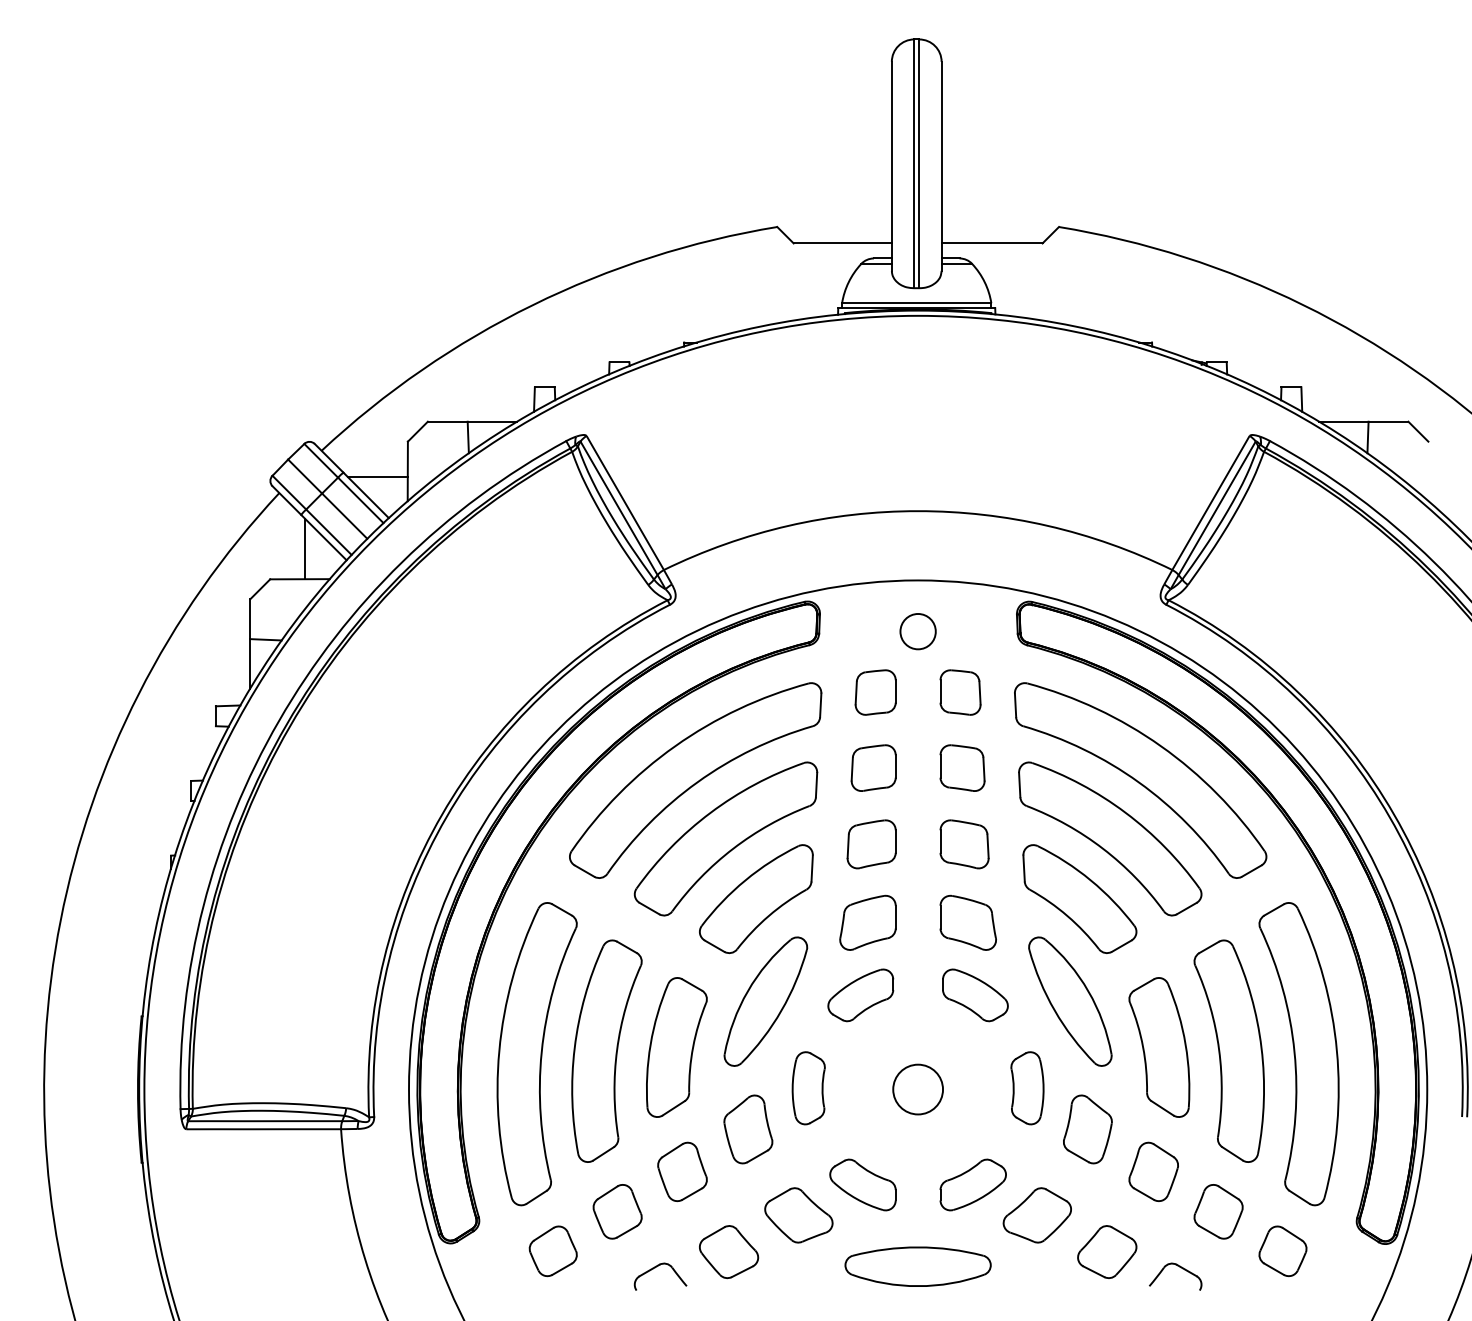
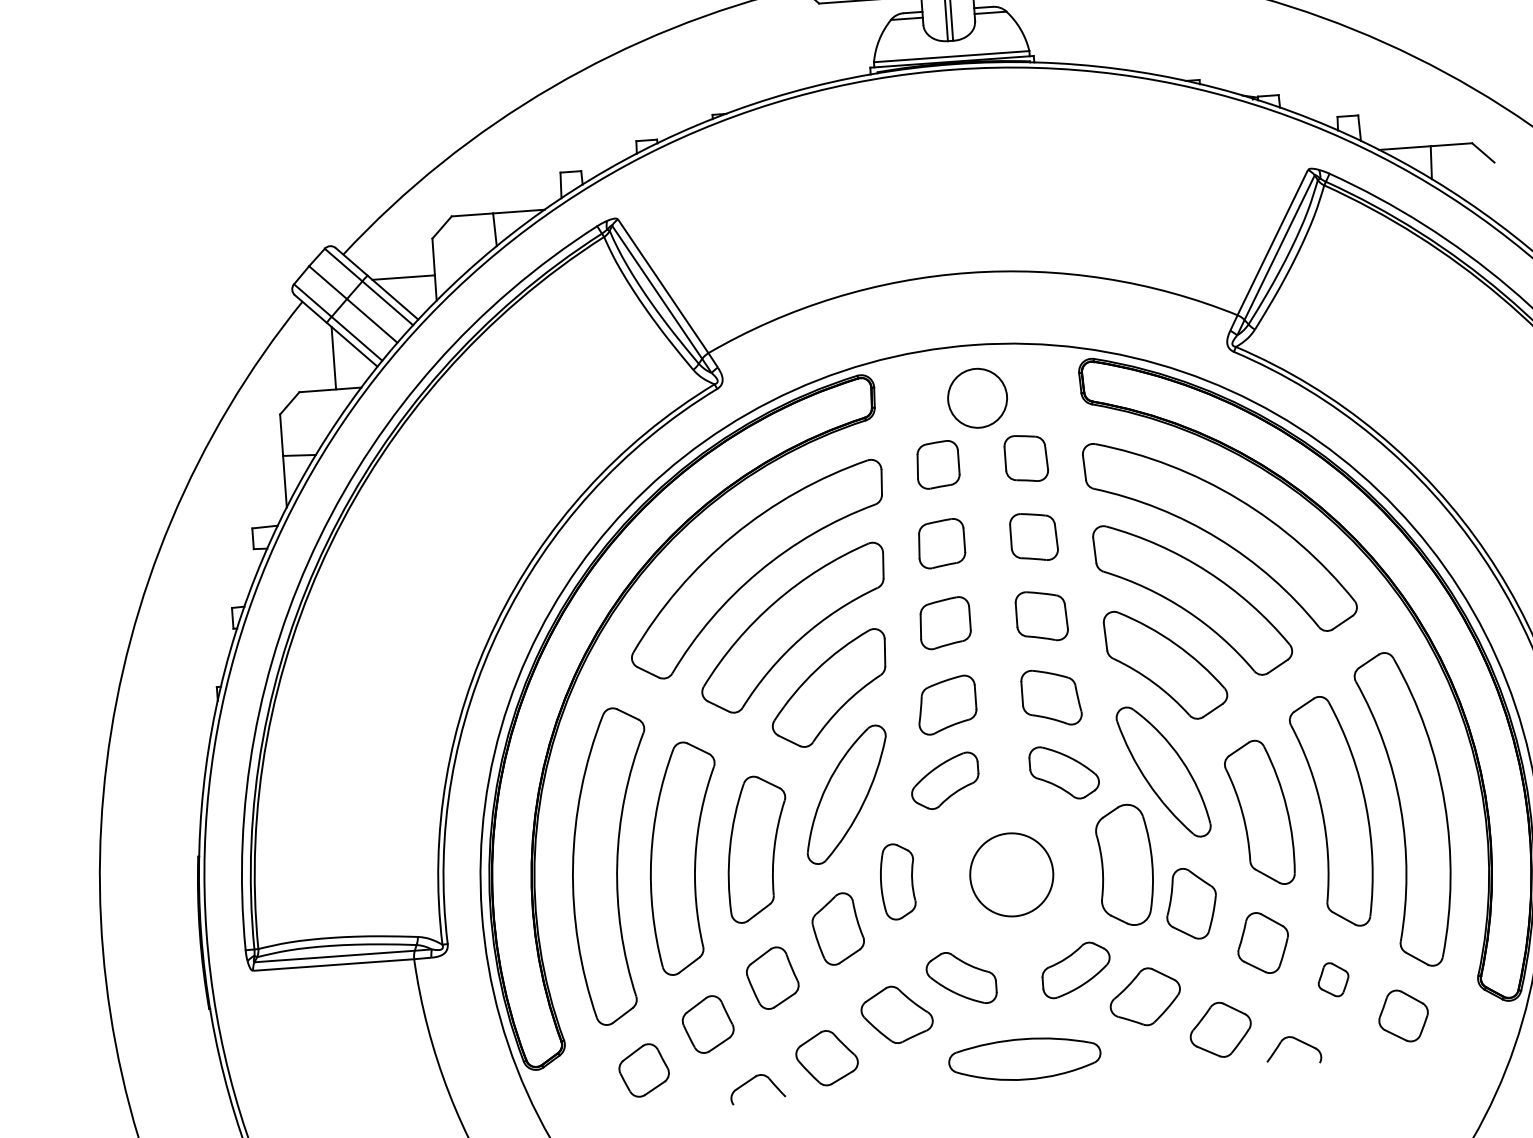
circle: (917, 631) -> (976, 398), size x1.6
part: (1027, 1088) -> (1125, 865), size x1.6
circle: (918, 1089) -> (1012, 874), size x1.6
part: (1218, 1211) -> (1333, 979), size x0.6

